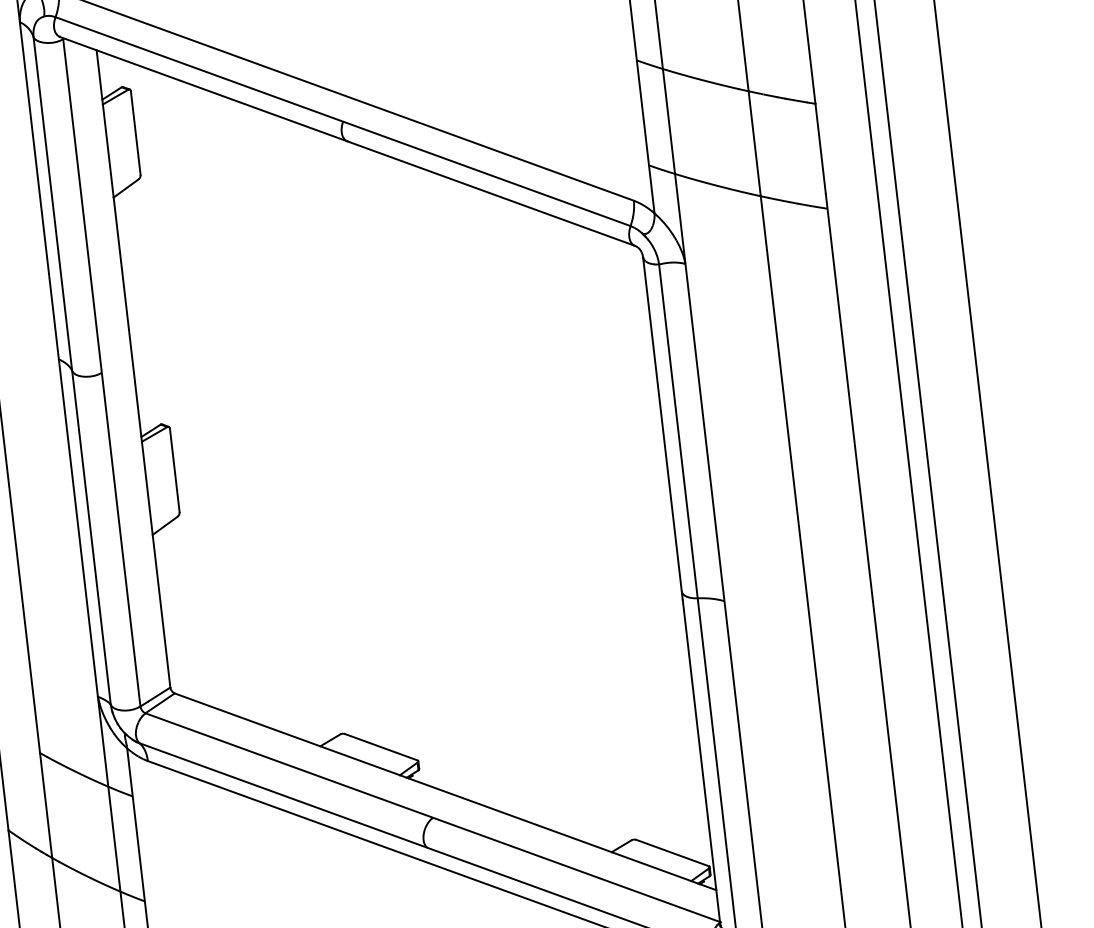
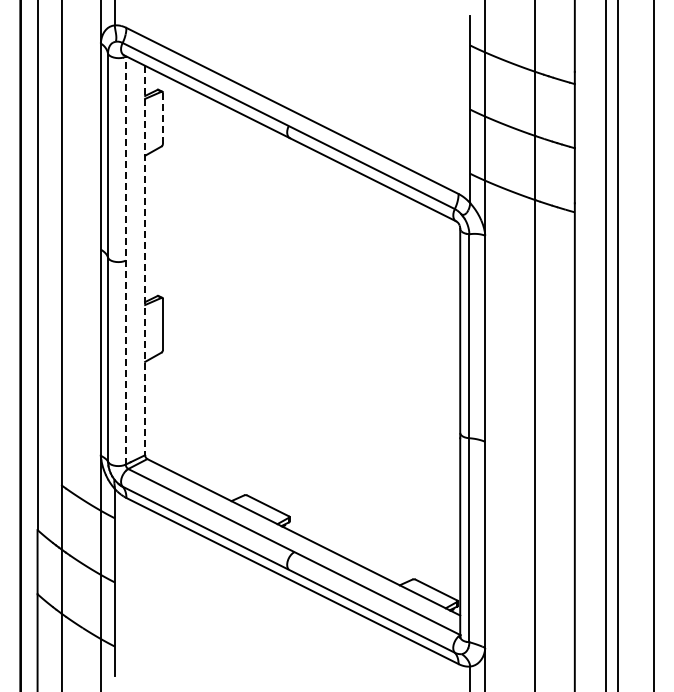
line: (135, 133) -> (162, 118), solid -> dashed
line: (134, 368) -> (145, 260), solid -> dashed
line: (101, 372) -> (125, 260), solid -> dashed

